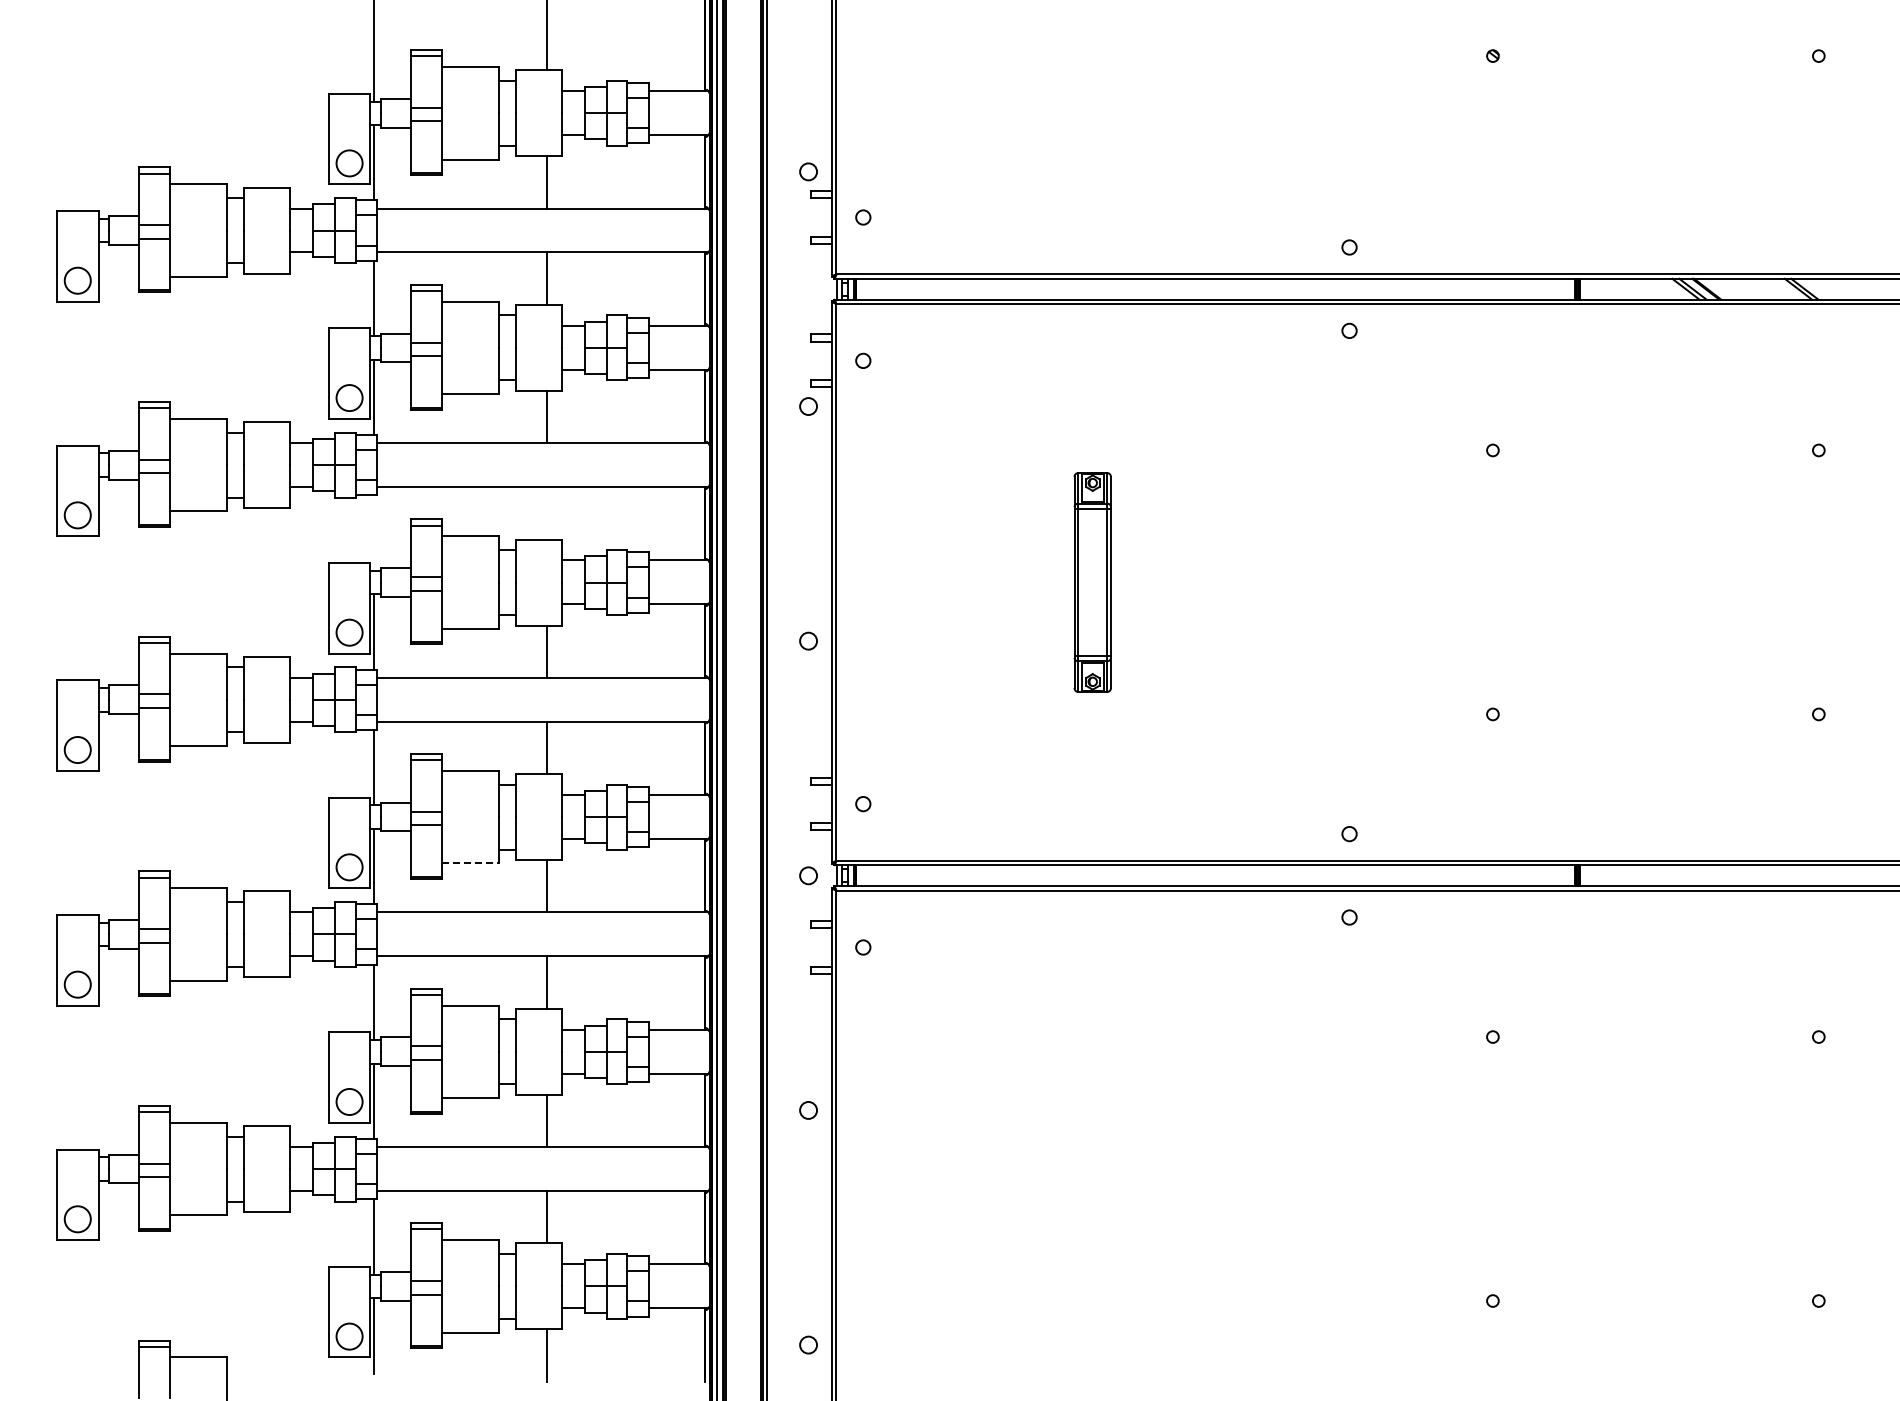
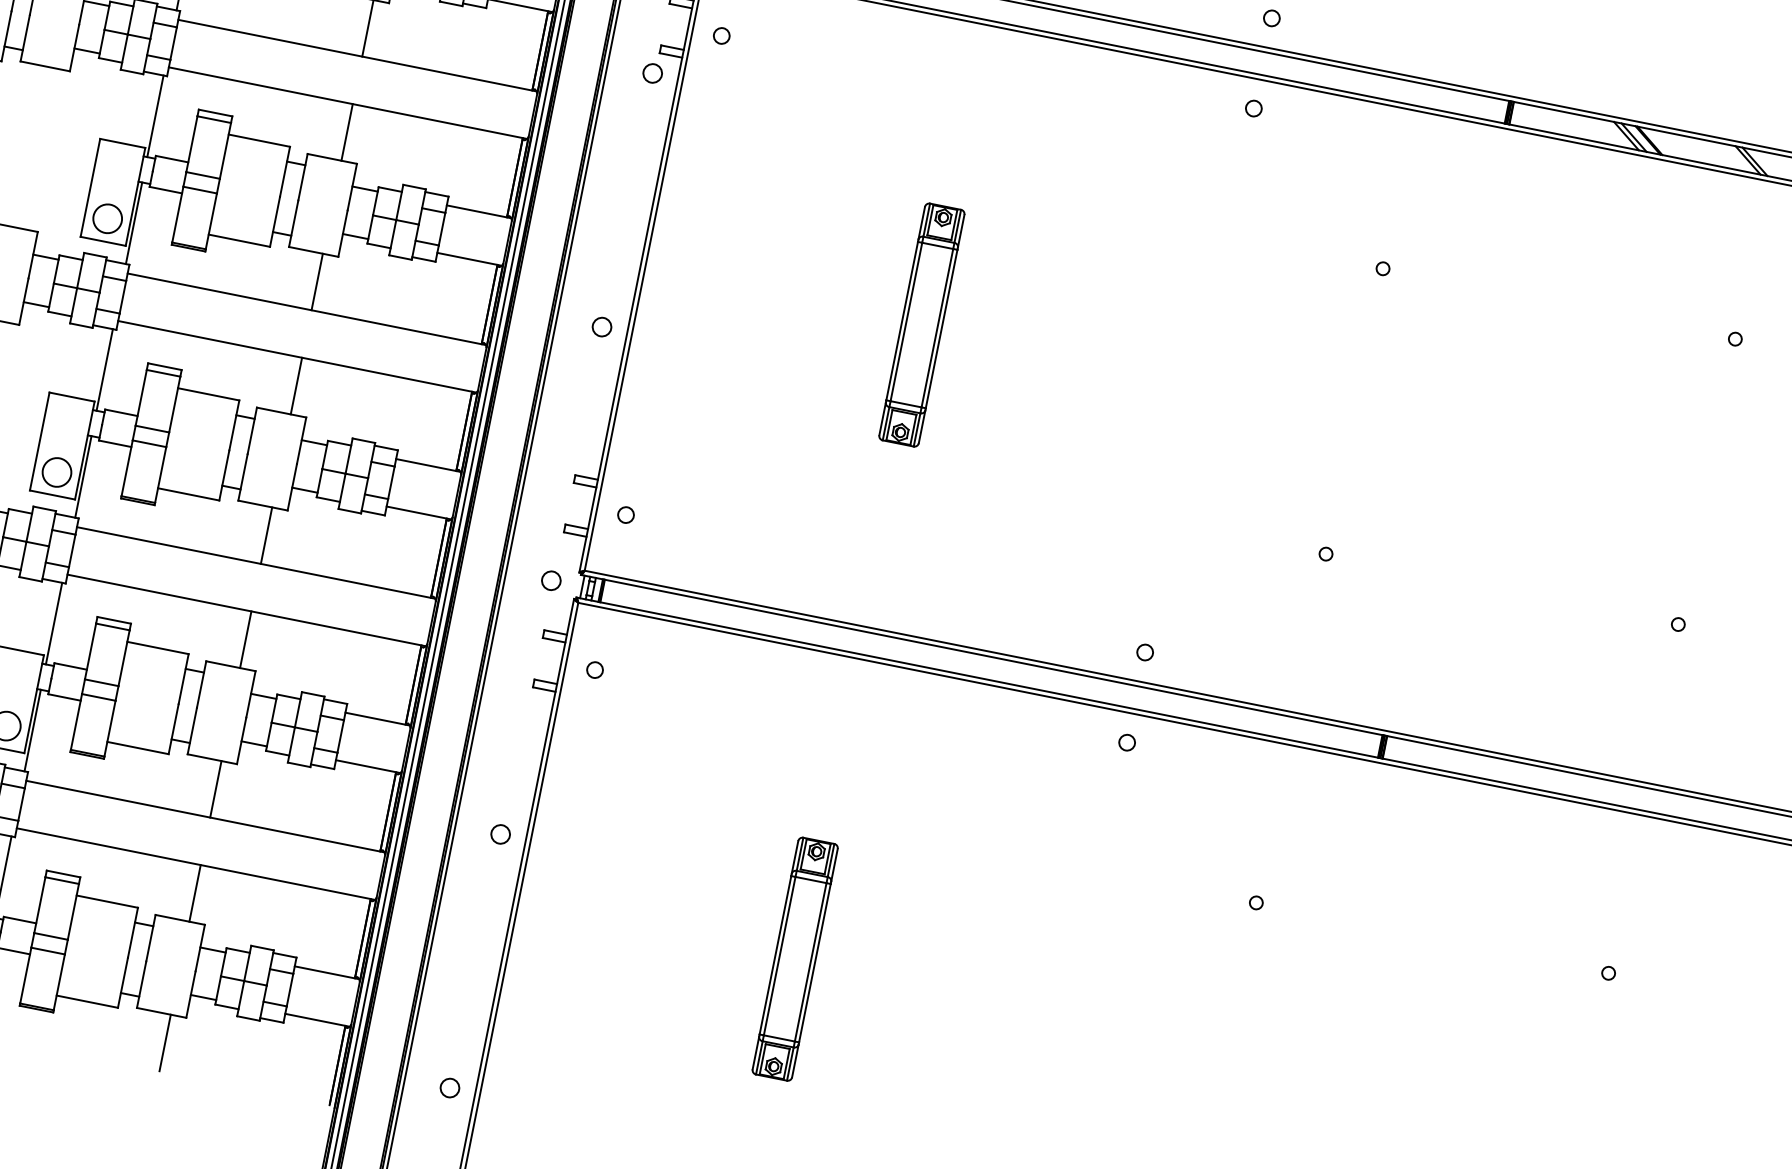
line: (547, 513) -> (347, 132), added
line: (373, 532) -> (155, 115), added
line: (471, 863) -> (189, 494), dashed -> solid
part: (1092, 1168) -> (795, 958), added

